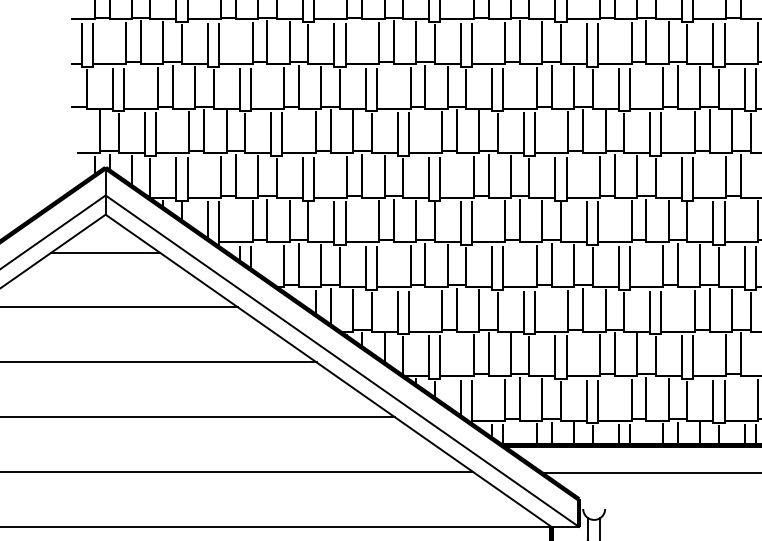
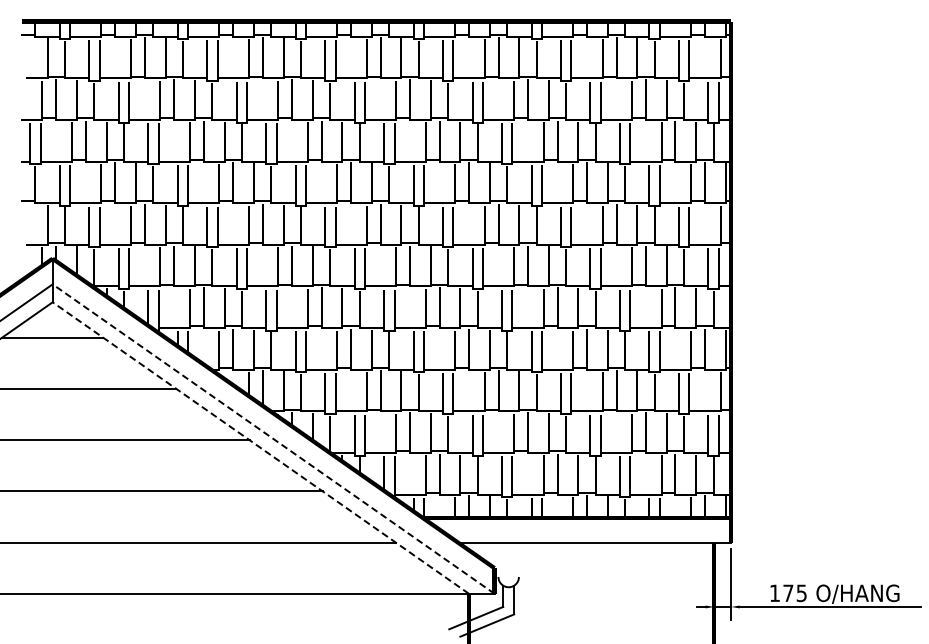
line: (342, 361) -> (273, 439), solid -> dashed
line: (328, 370) -> (260, 447), solid -> dashed

